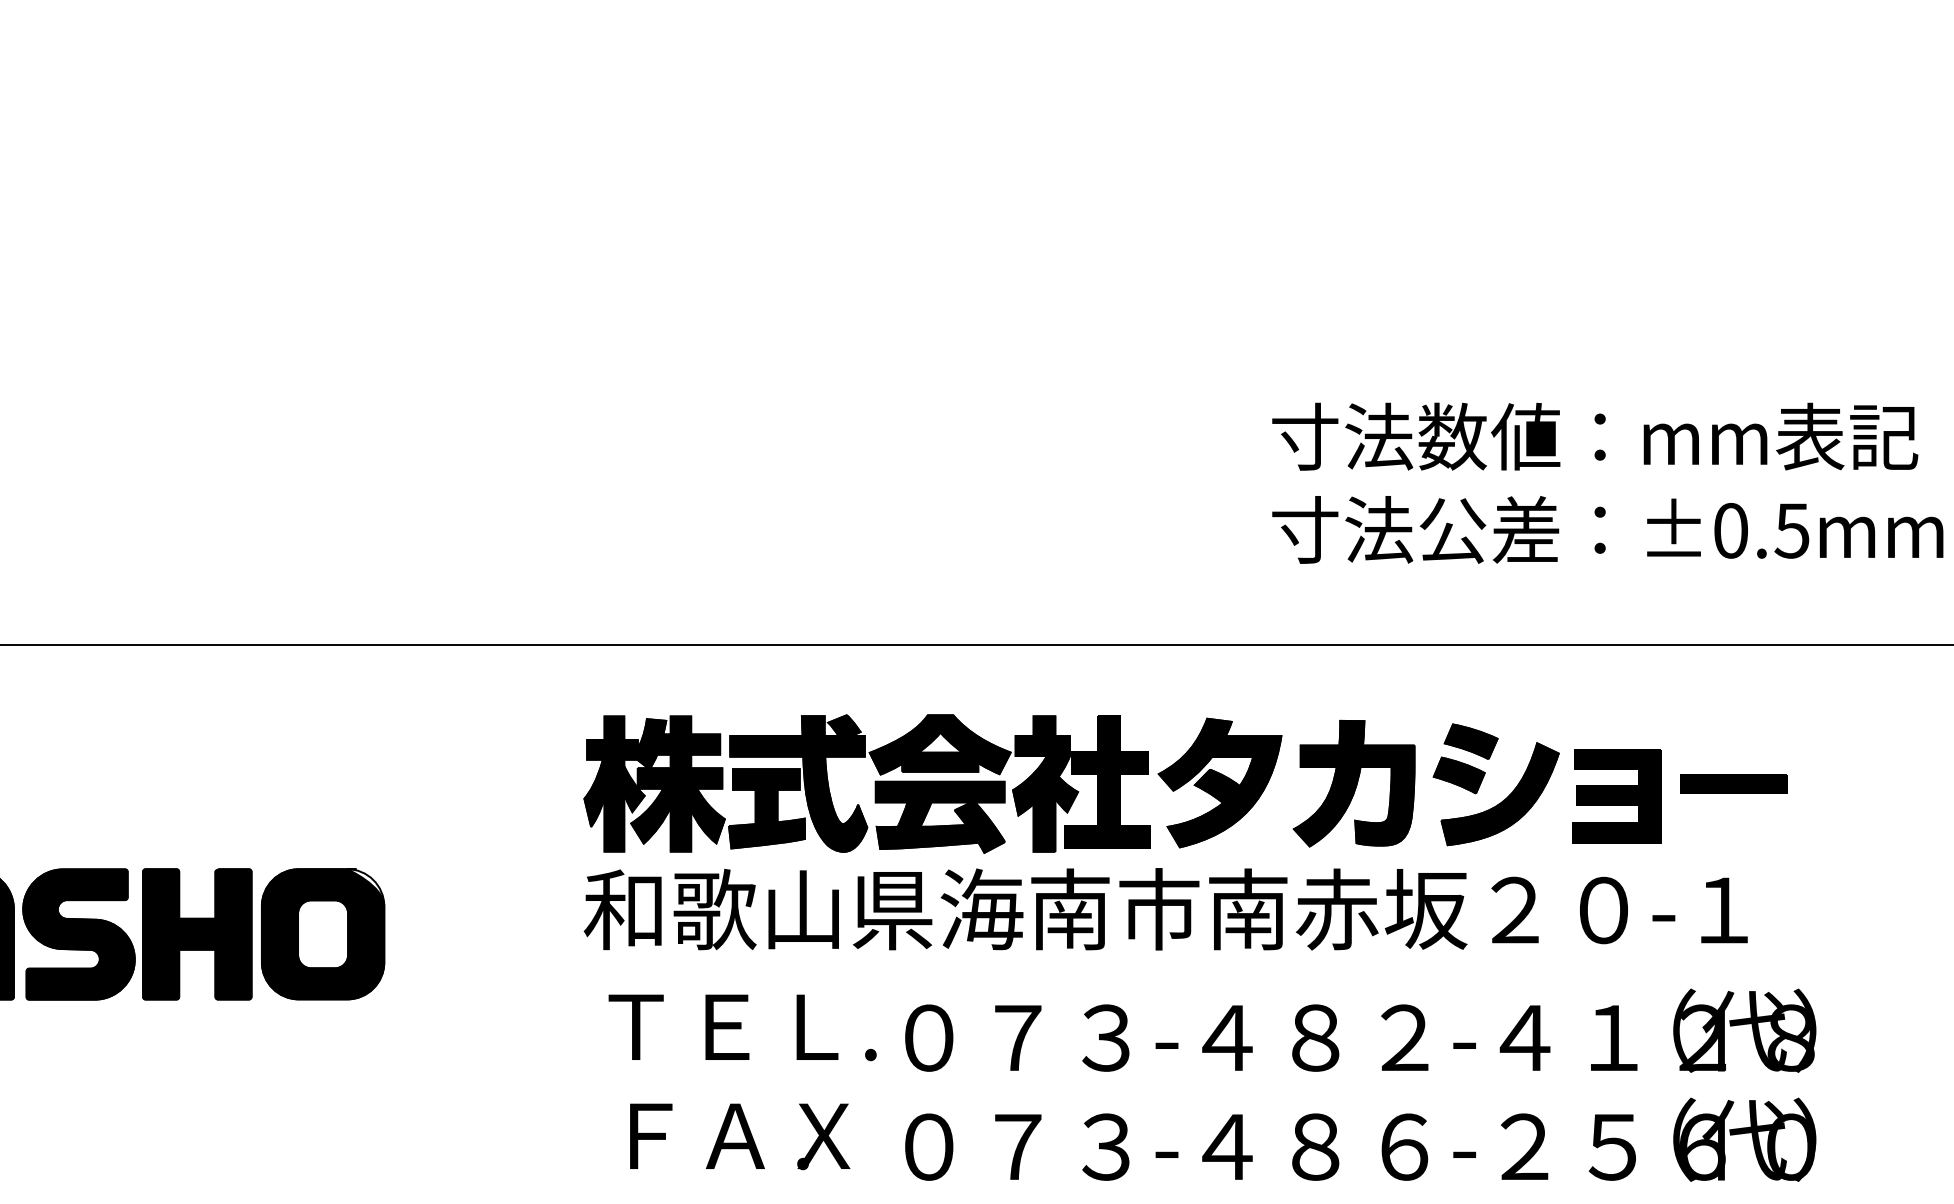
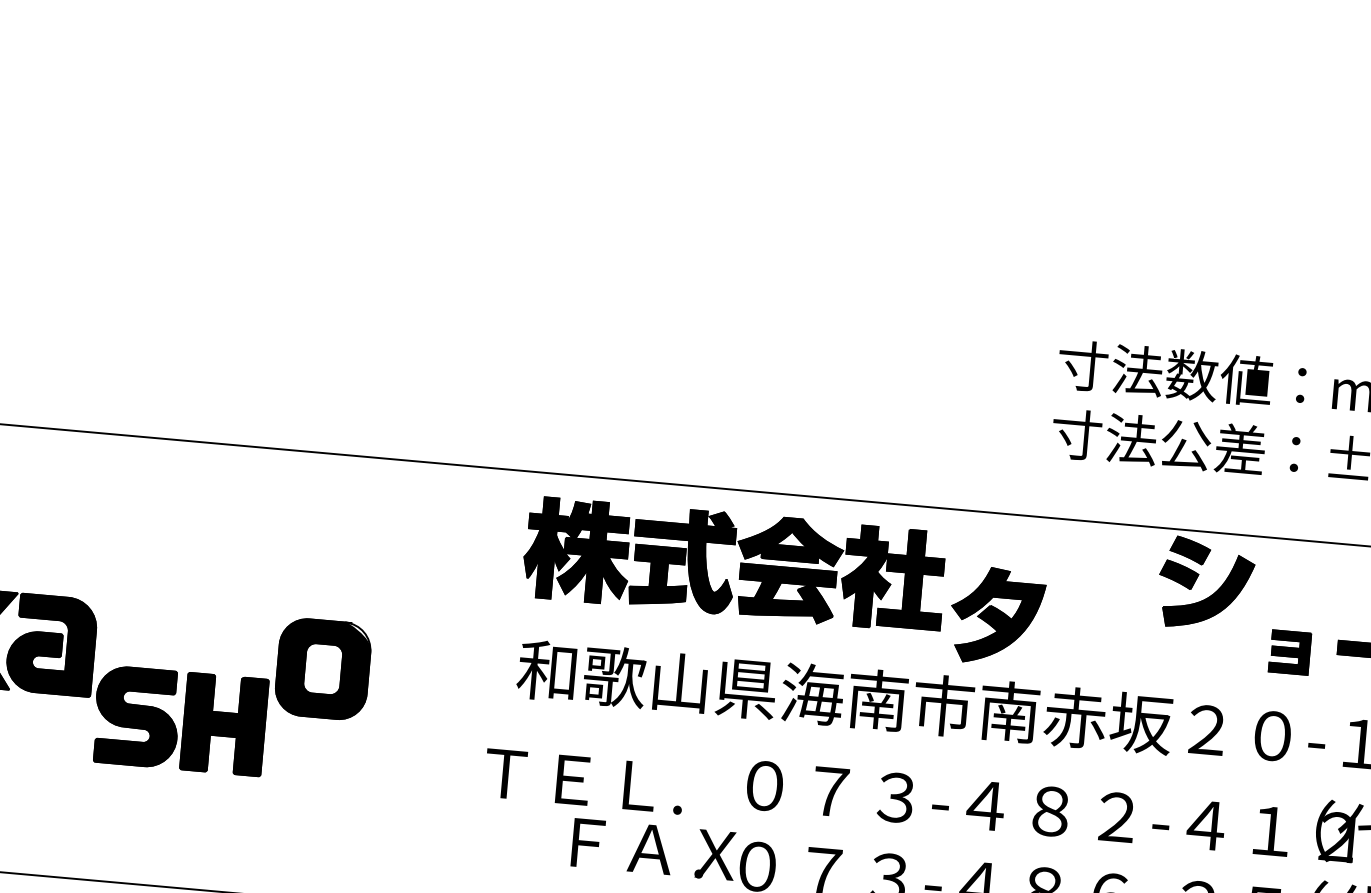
part: (1483, 779) -> (1196, 579), moved
part: (874, 783) -> (740, 564), moved
part: (1353, 783) -> (1095, 625), removed
part: (1616, 796) -> (1289, 652), size x0.6
part: (137, 934) -> (180, 720), moved
text: (742, 1027) -> (584, 781), moved
text: (740, 1136) -> (654, 849), moved

